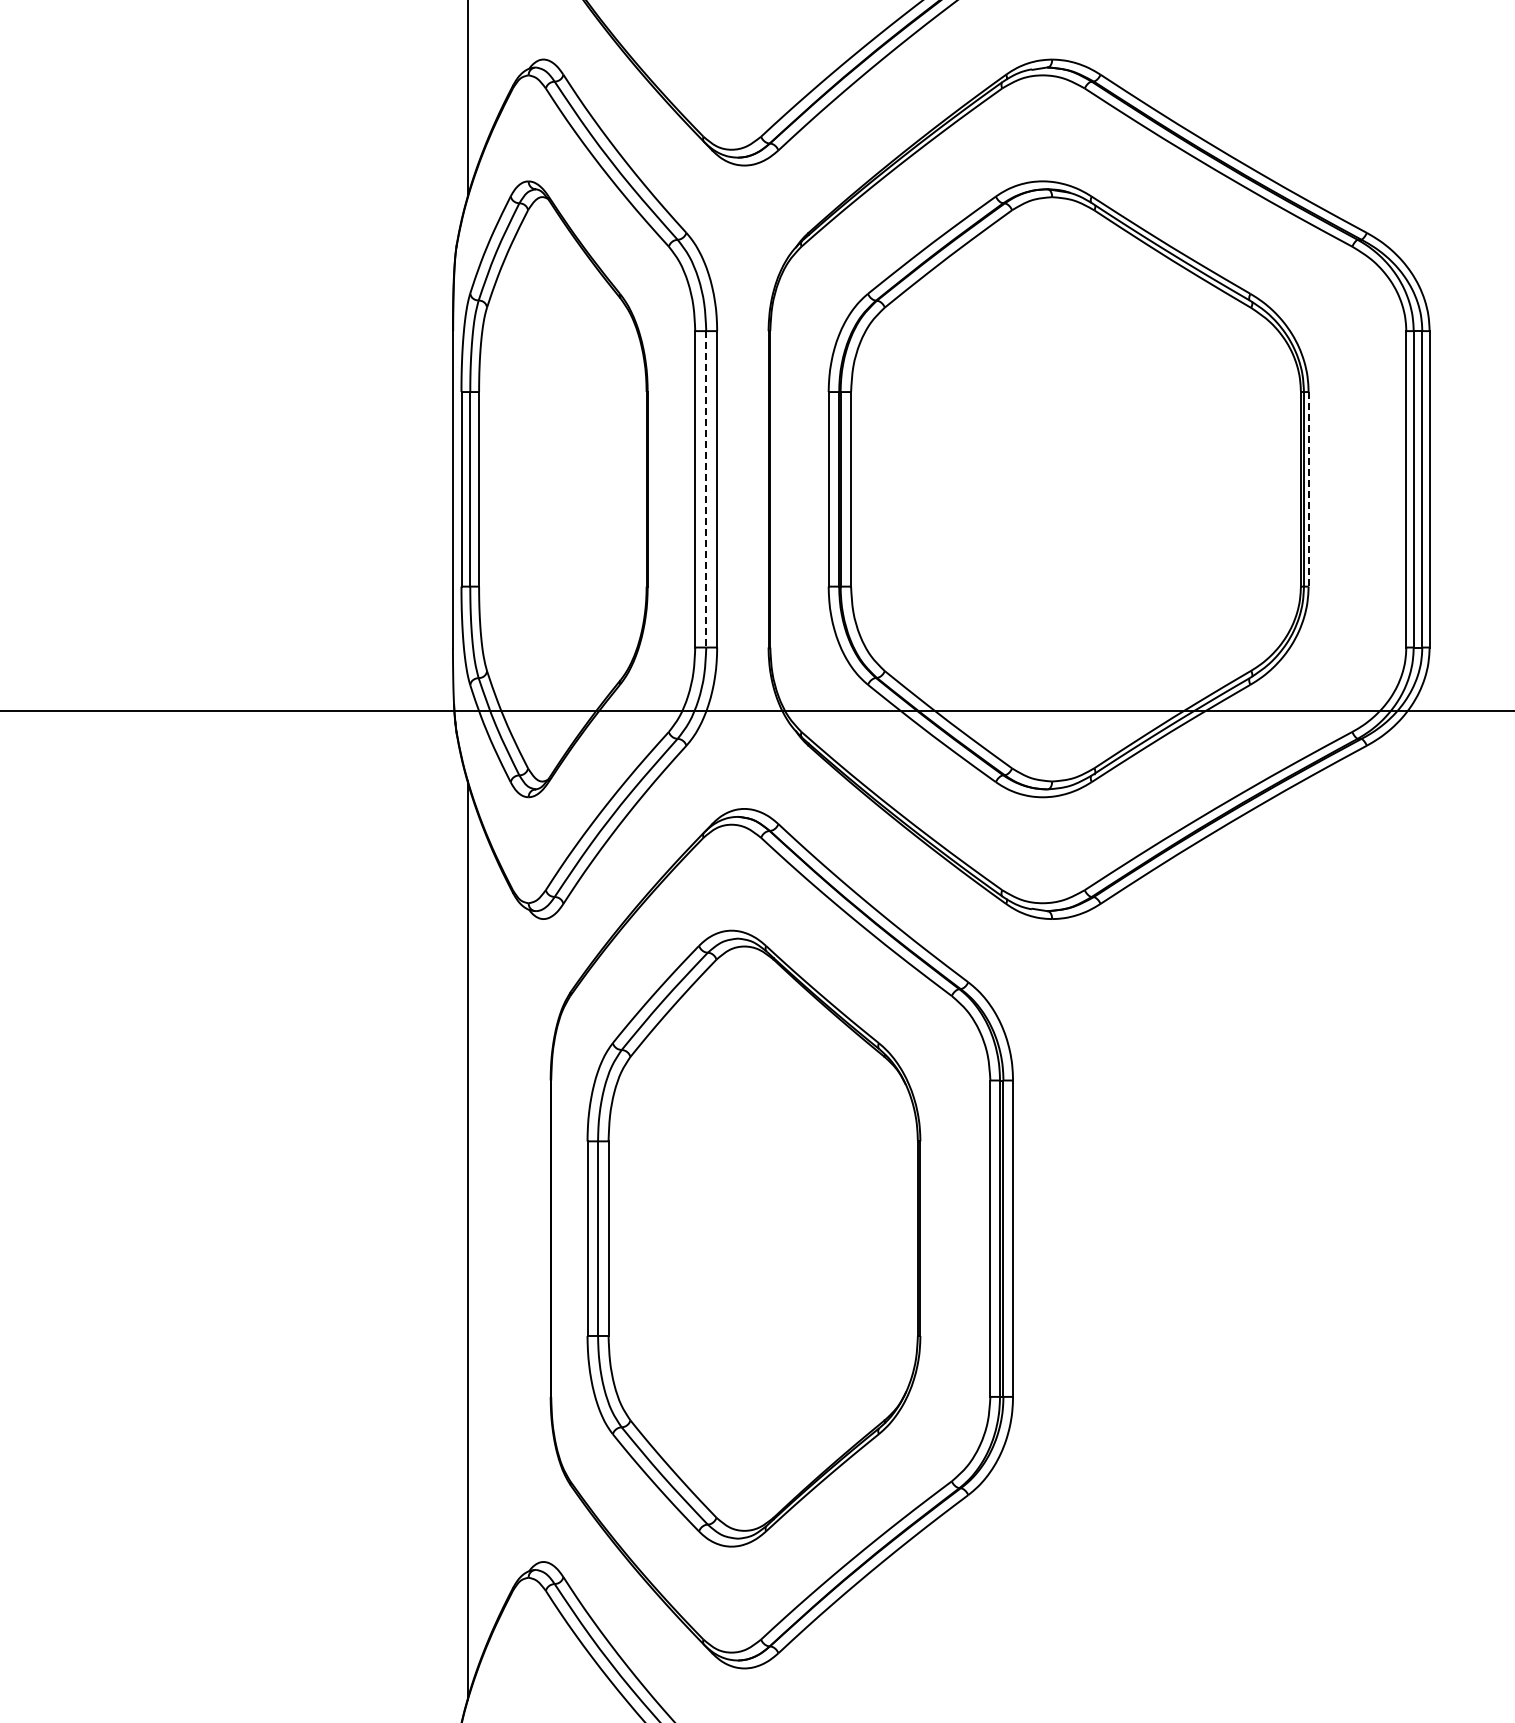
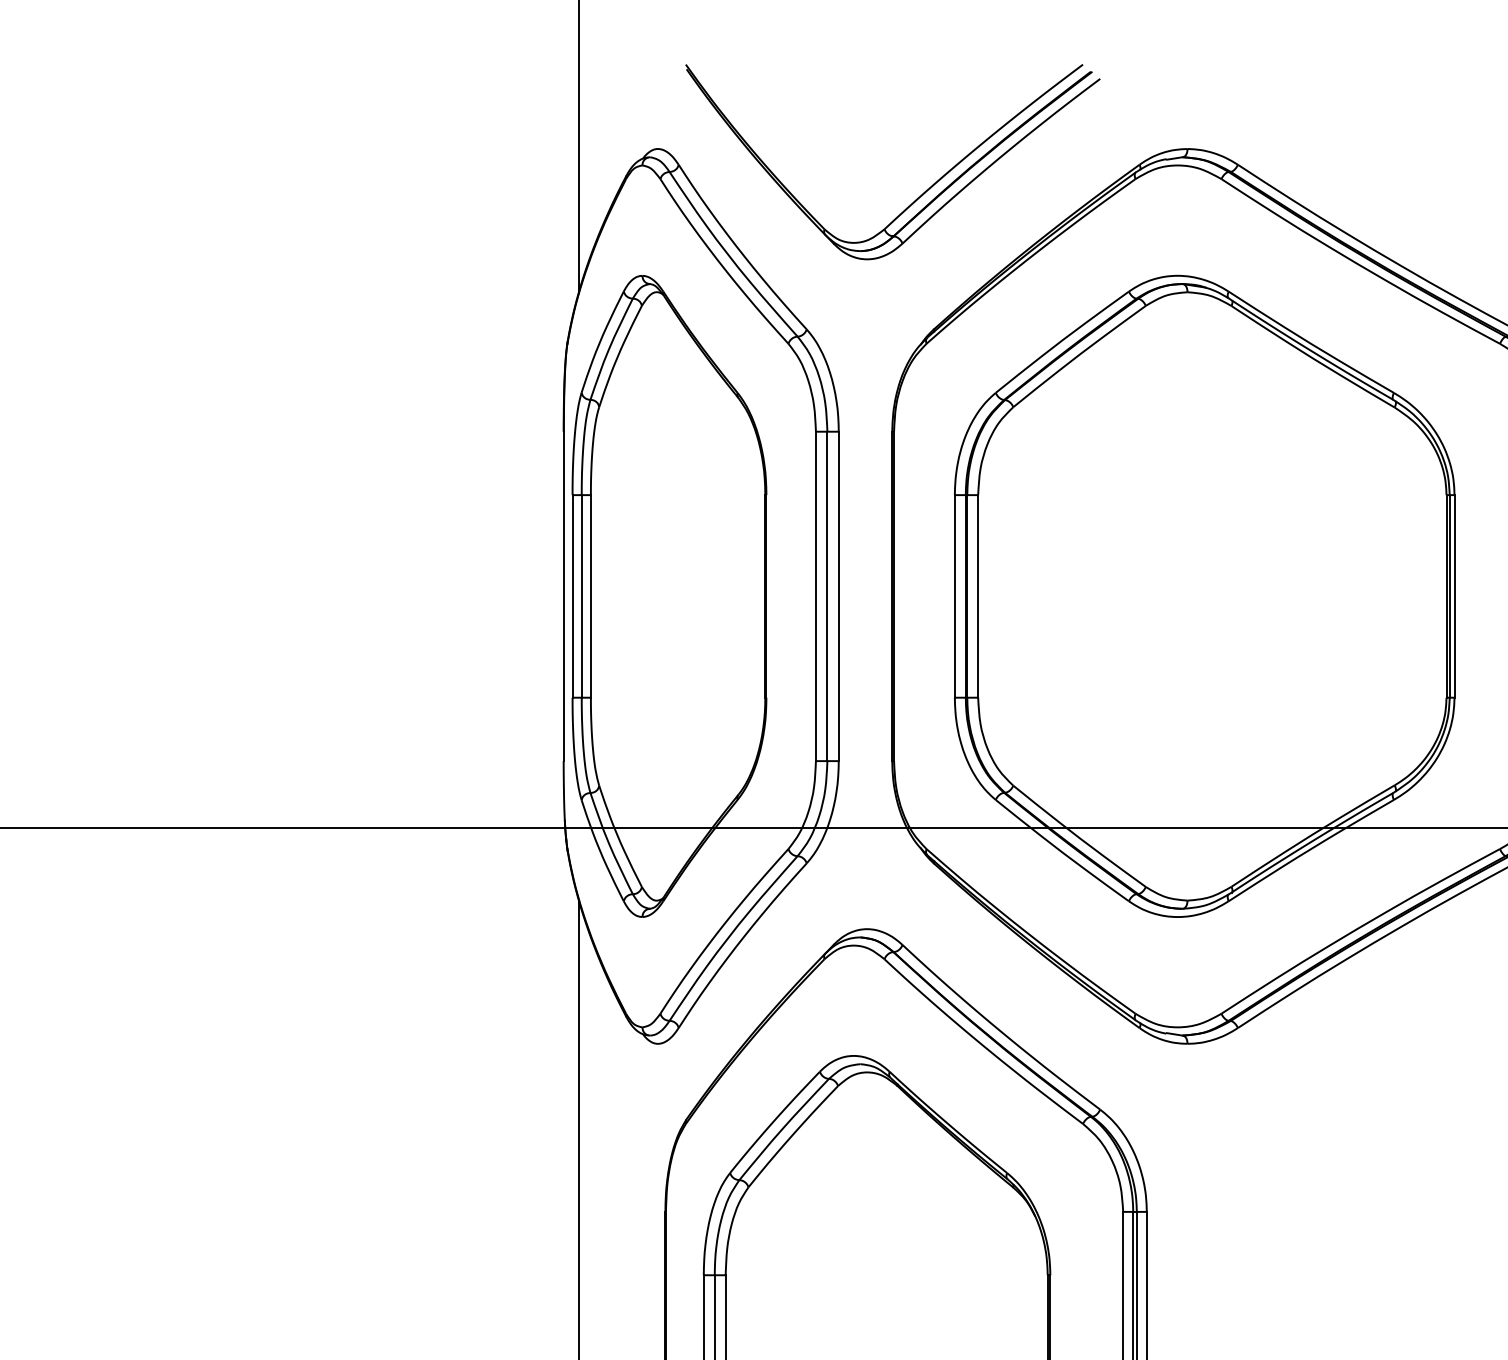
line: (706, 489) -> (827, 596), dashed -> solid
line: (1308, 489) -> (1454, 596), dashed -> solid

